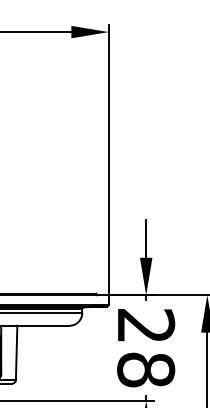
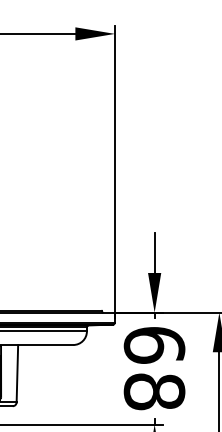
text: (146, 326) -> (154, 345), 28 -> 68

